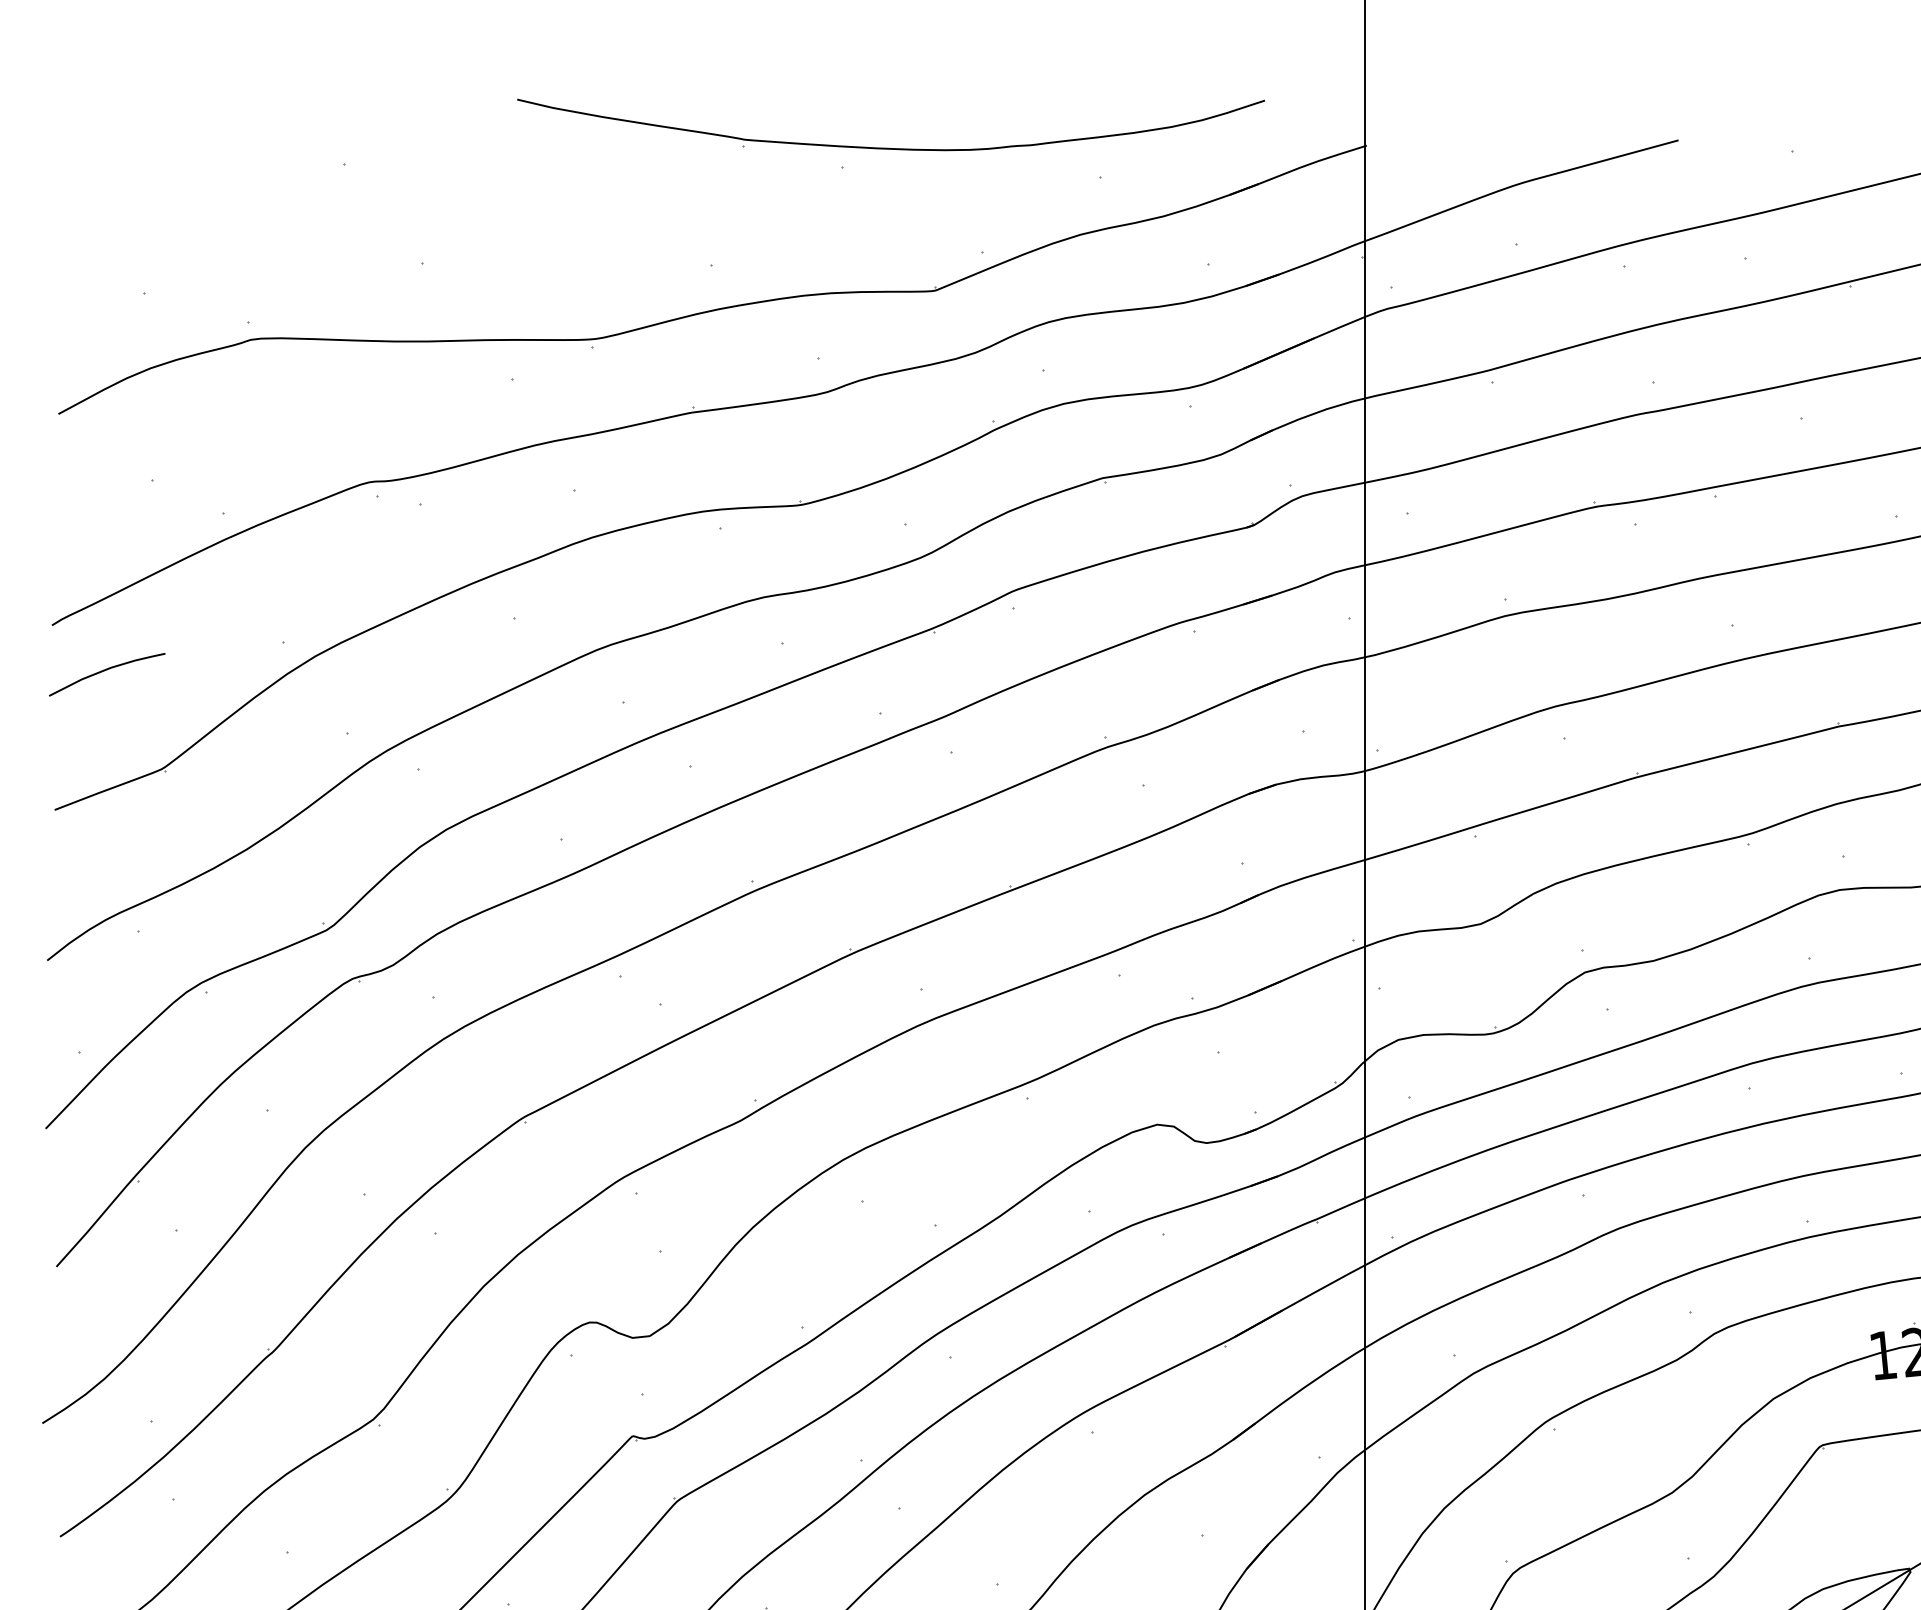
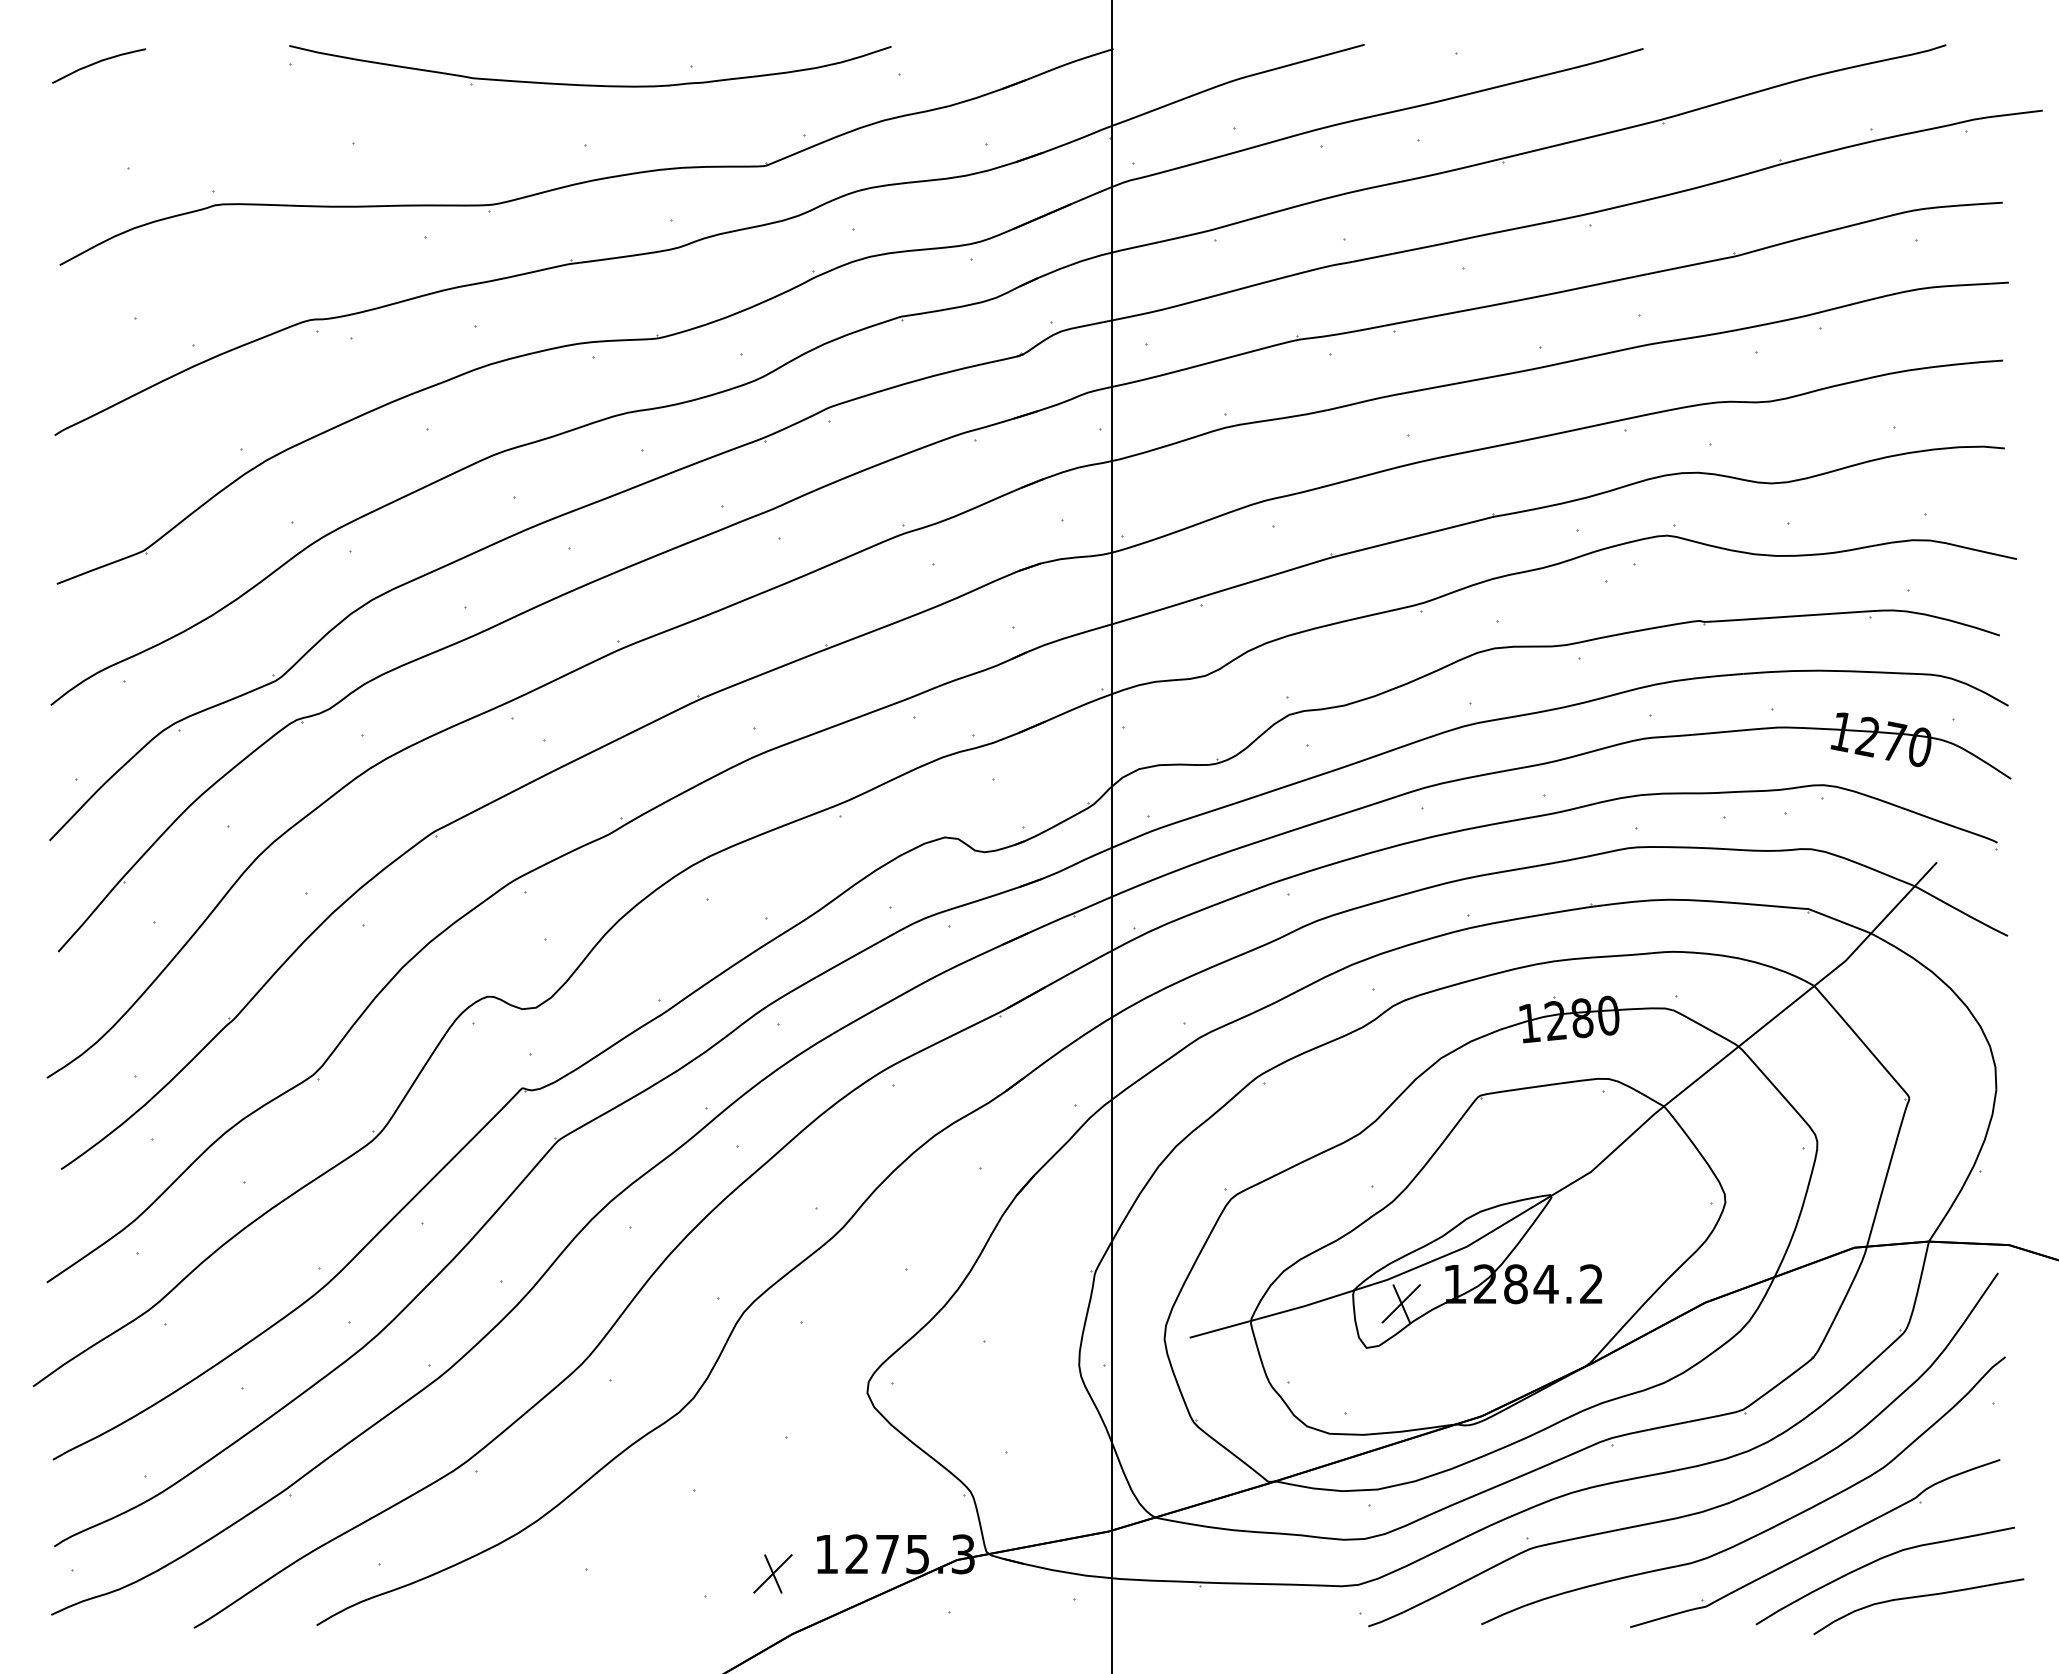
part: (891, 147) -> (590, 84), moved
curve: (105, 671) -> (97, 63), moved

